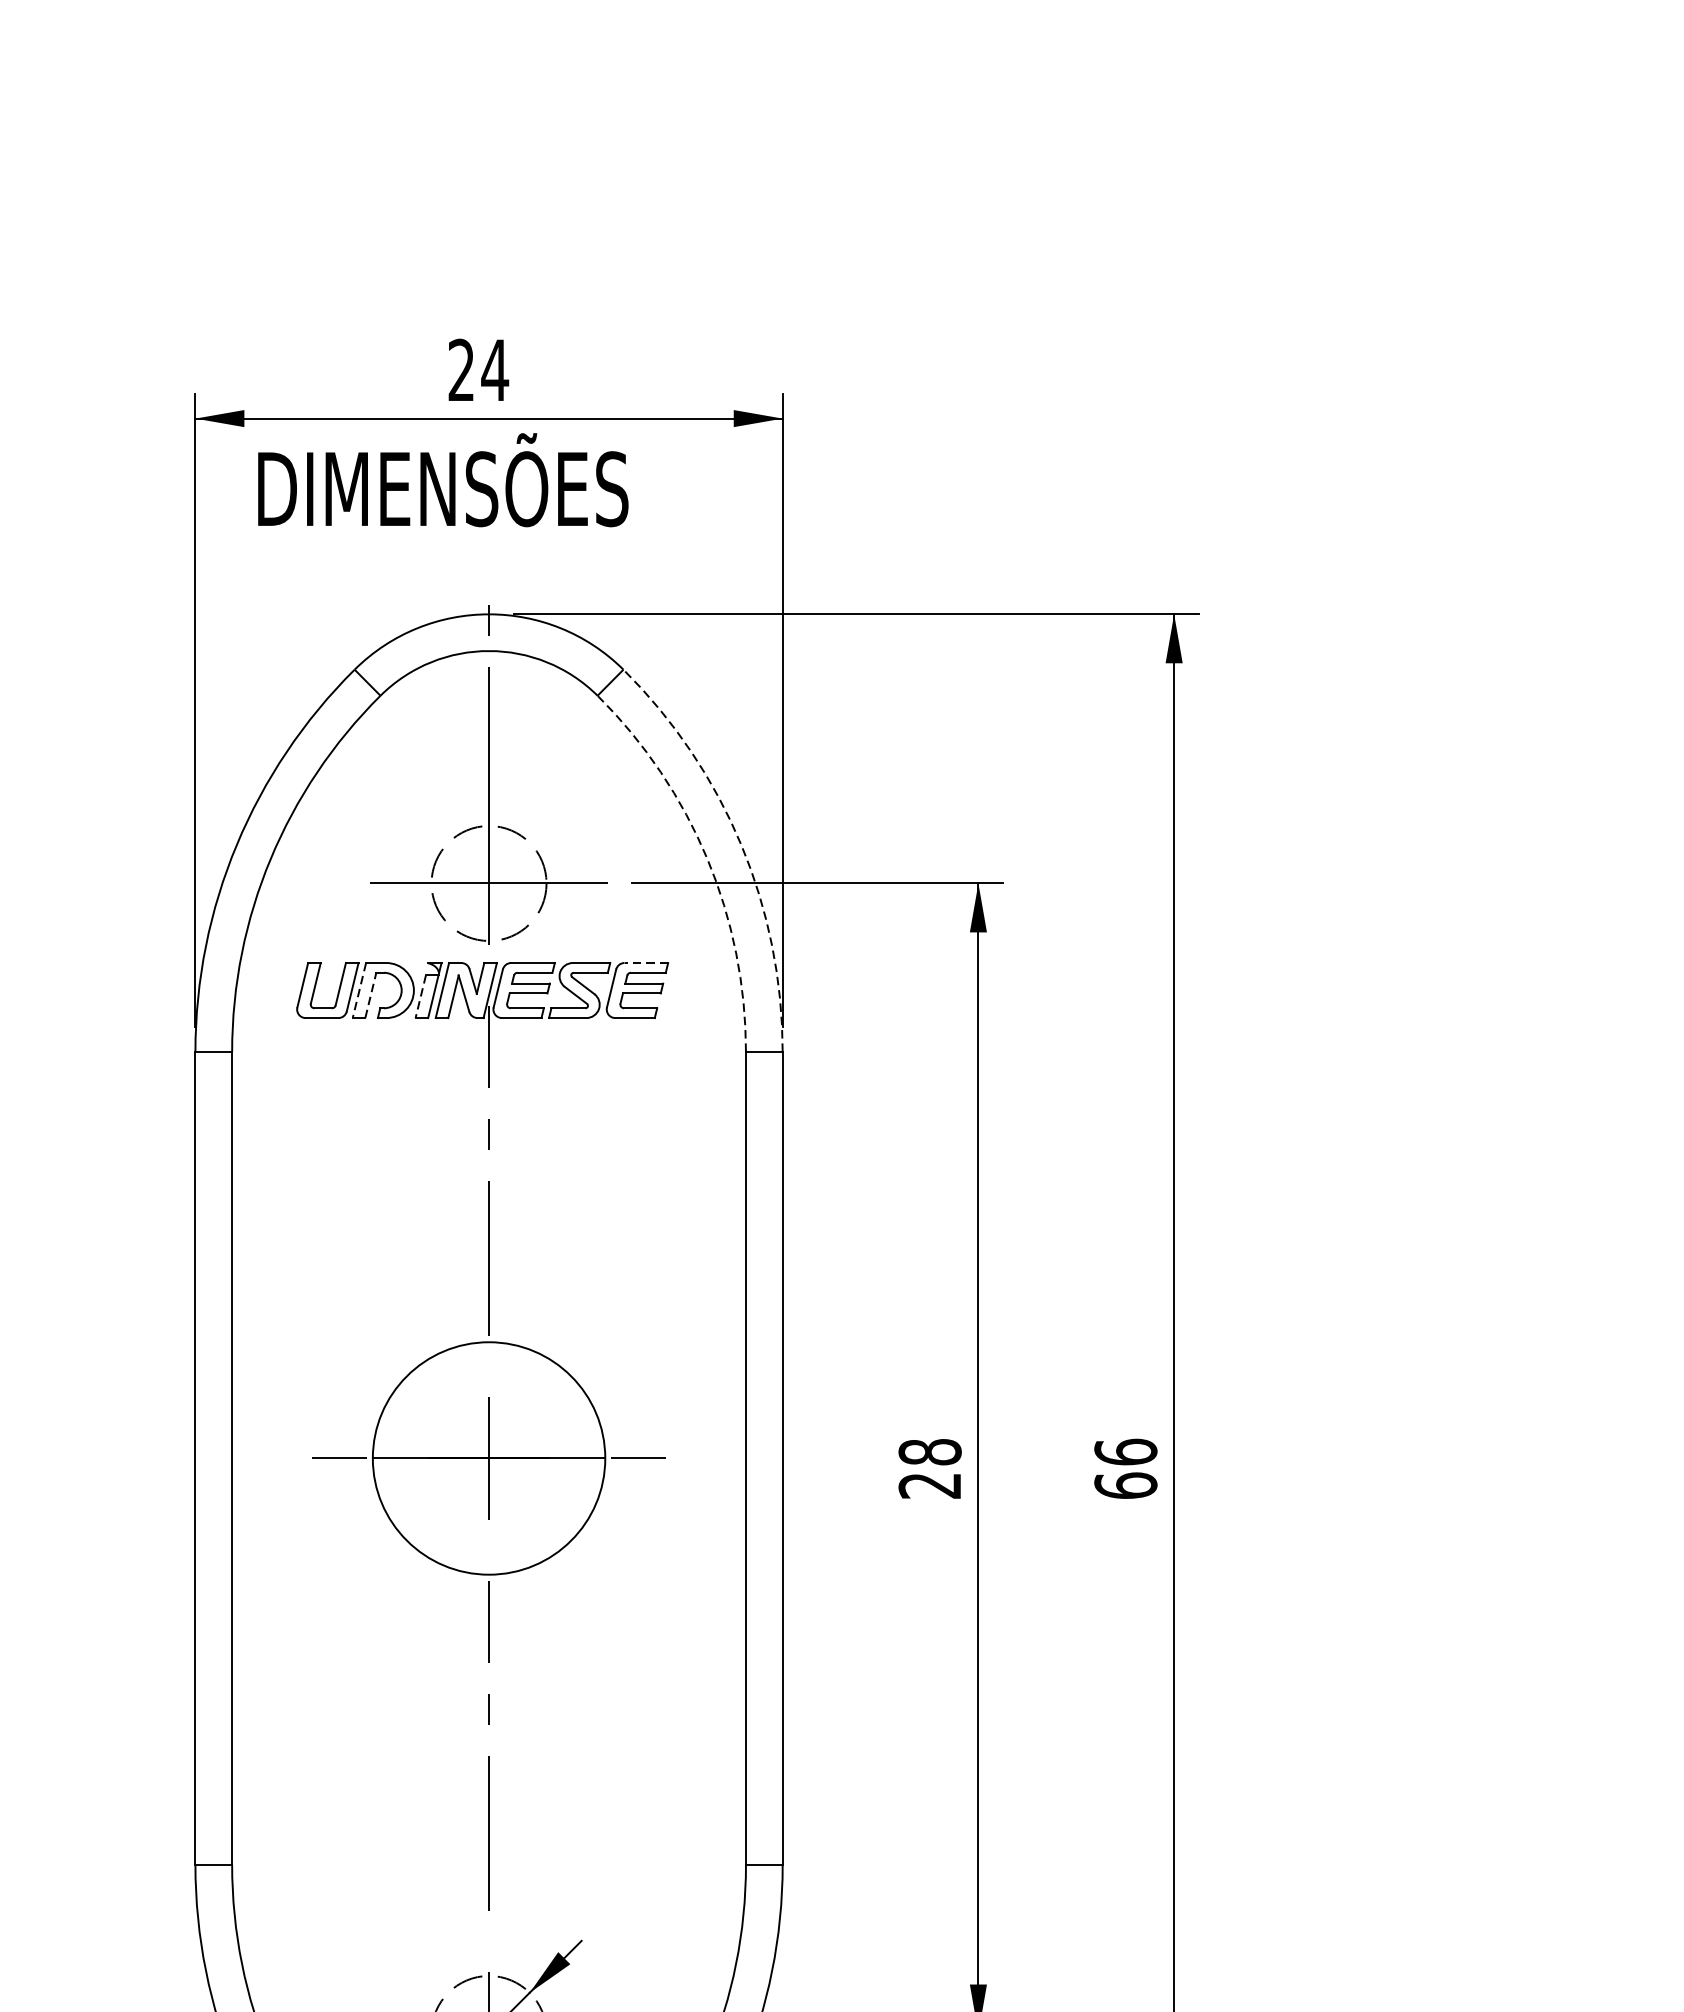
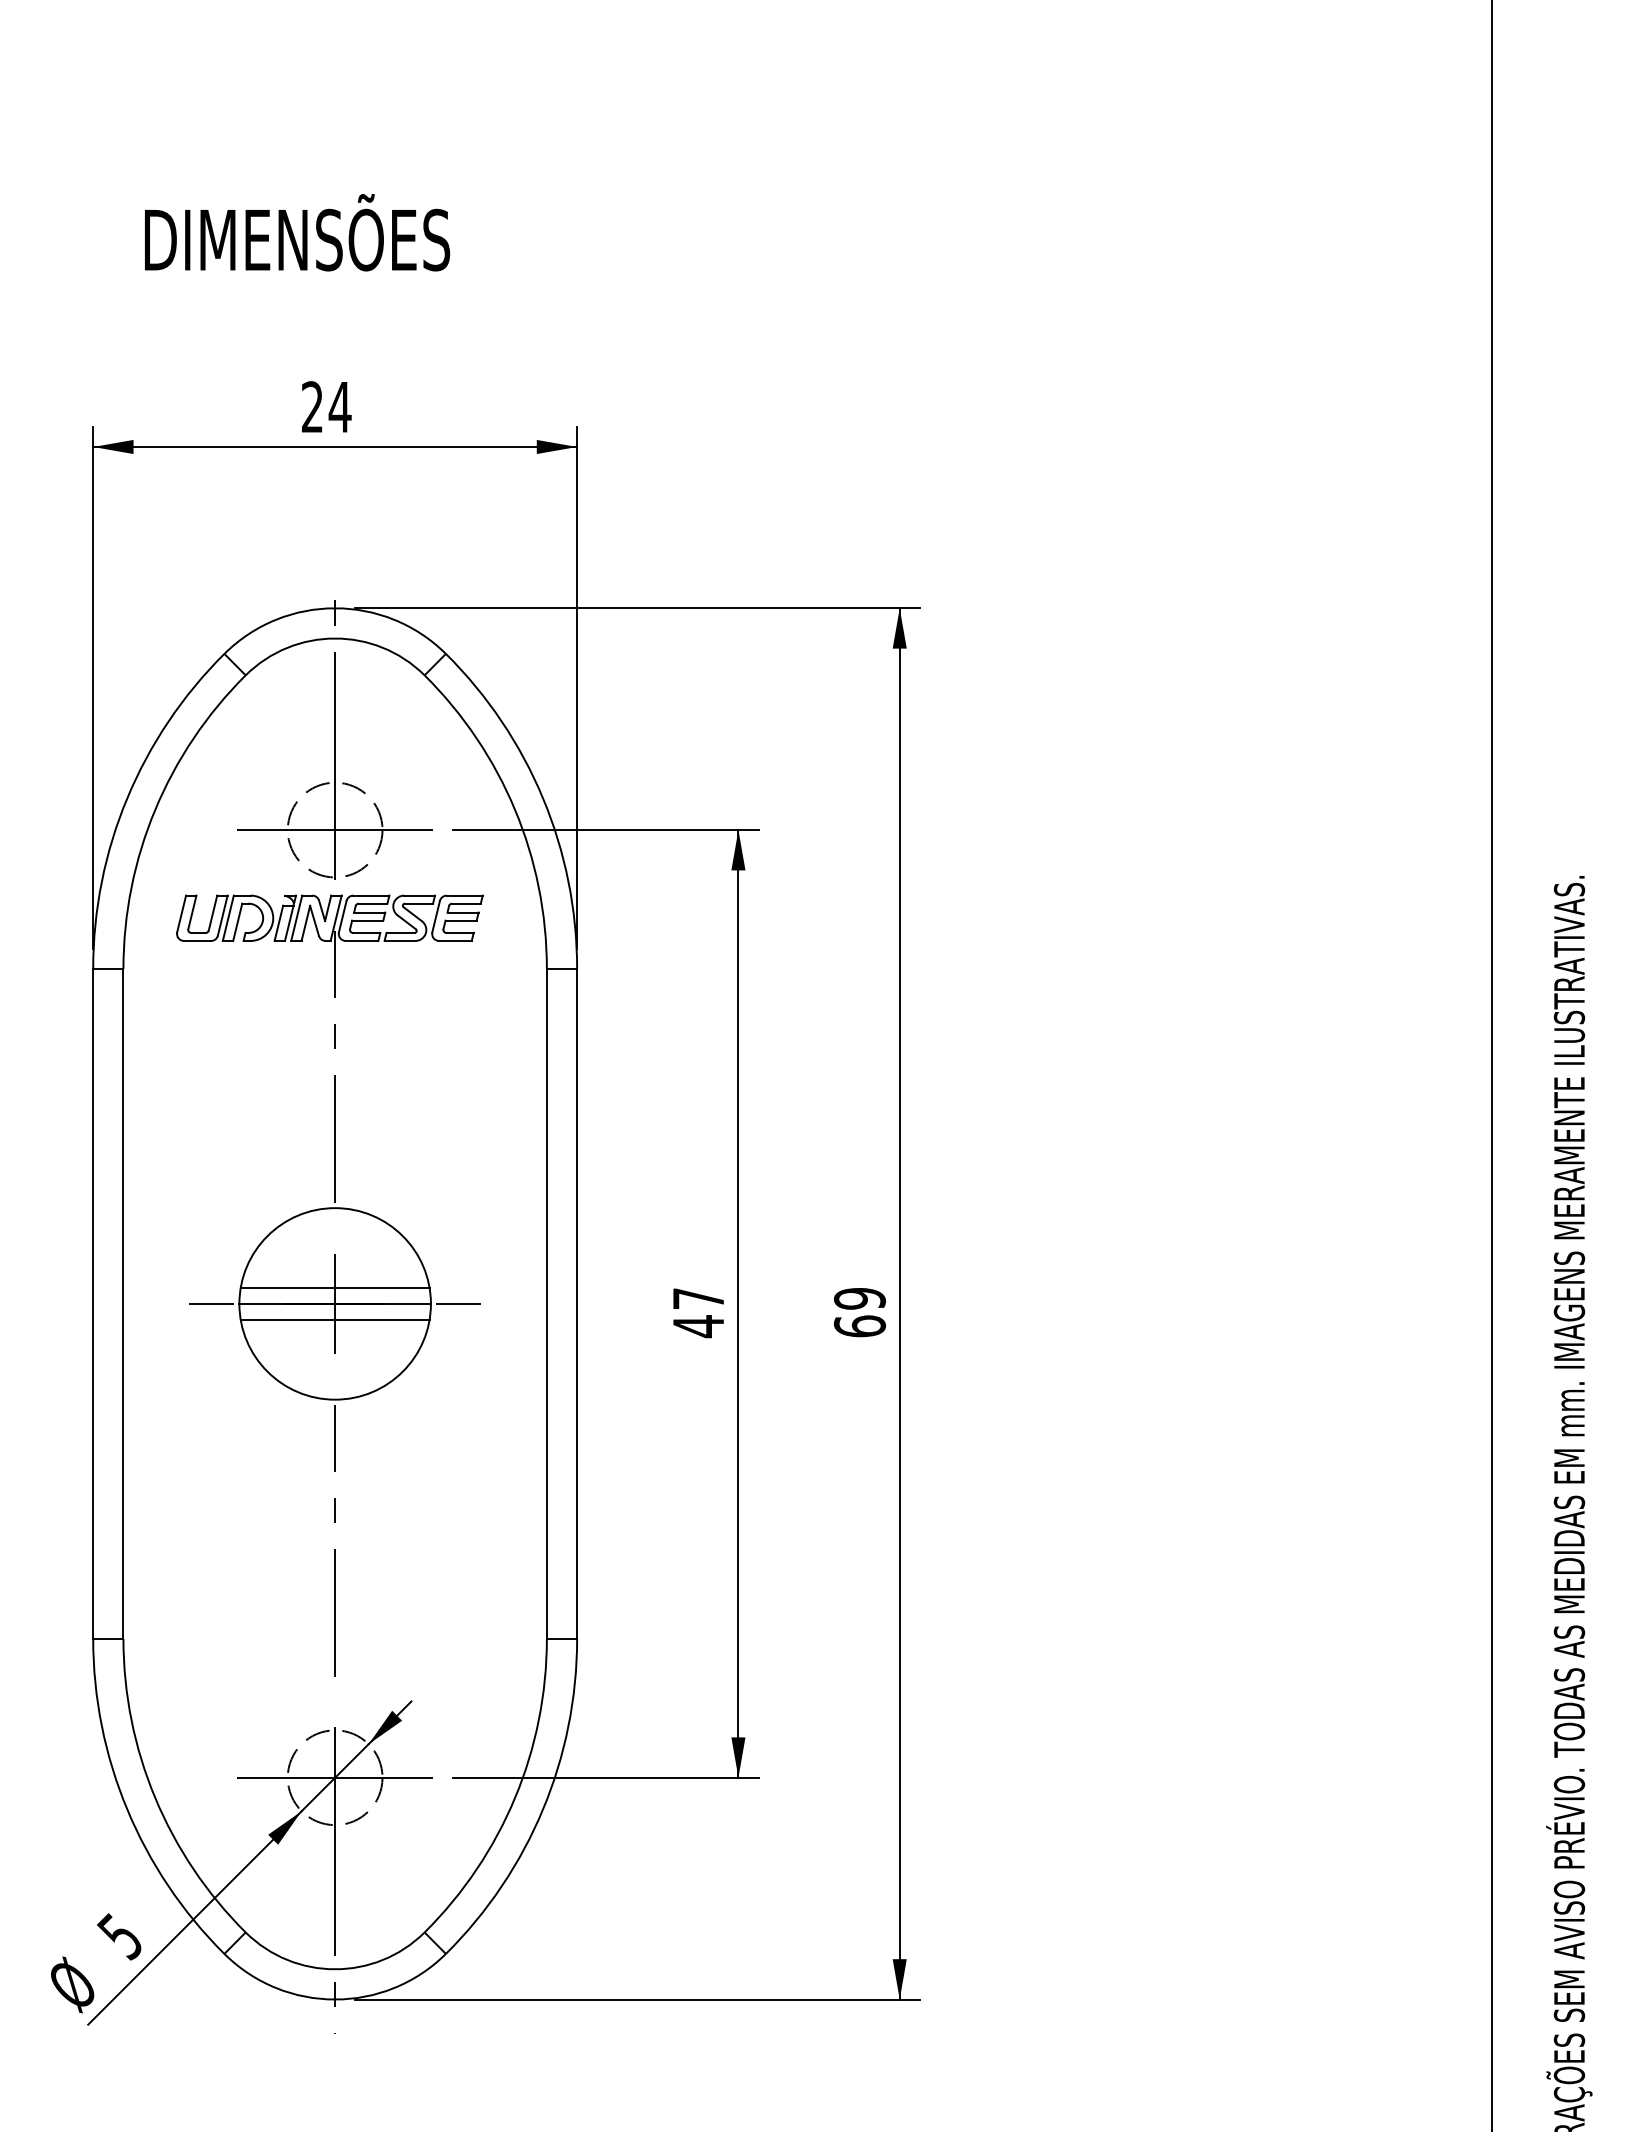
text: (443, 479) -> (297, 232), moved
arc: (741, 845) -> (543, 798), dashed -> solid
arc: (707, 858) -> (515, 809), dashed -> solid
line: (646, 962) -> (464, 895), dashed -> solid
line: (359, 990) -> (228, 918), dashed -> solid
line: (370, 994) -> (237, 921), dashed -> solid
line: (420, 996) -> (278, 923), dashed -> solid
line: (488, 1438) -> (334, 1287), added
text: (1125, 1451) -> (859, 1298), 66 -> 69
text: (929, 1468) -> (698, 1312), 28 -> 47
line: (488, 1478) -> (334, 1320), added

